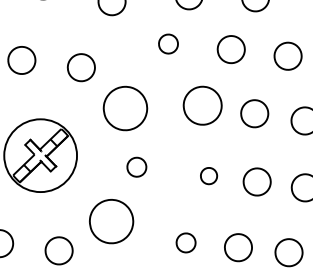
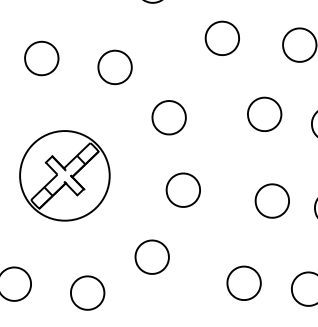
part: (168, 43) -> (222, 37), size x1.43
part: (202, 105) -> (264, 114), size x0.71
part: (124, 108) -> (168, 117), size x0.62
part: (136, 166) -> (182, 189), size x1.43
part: (208, 175) -> (271, 200), size x1.67
part: (111, 221) -> (152, 256), size x0.62
part: (185, 242) -> (243, 282), size x1.43

